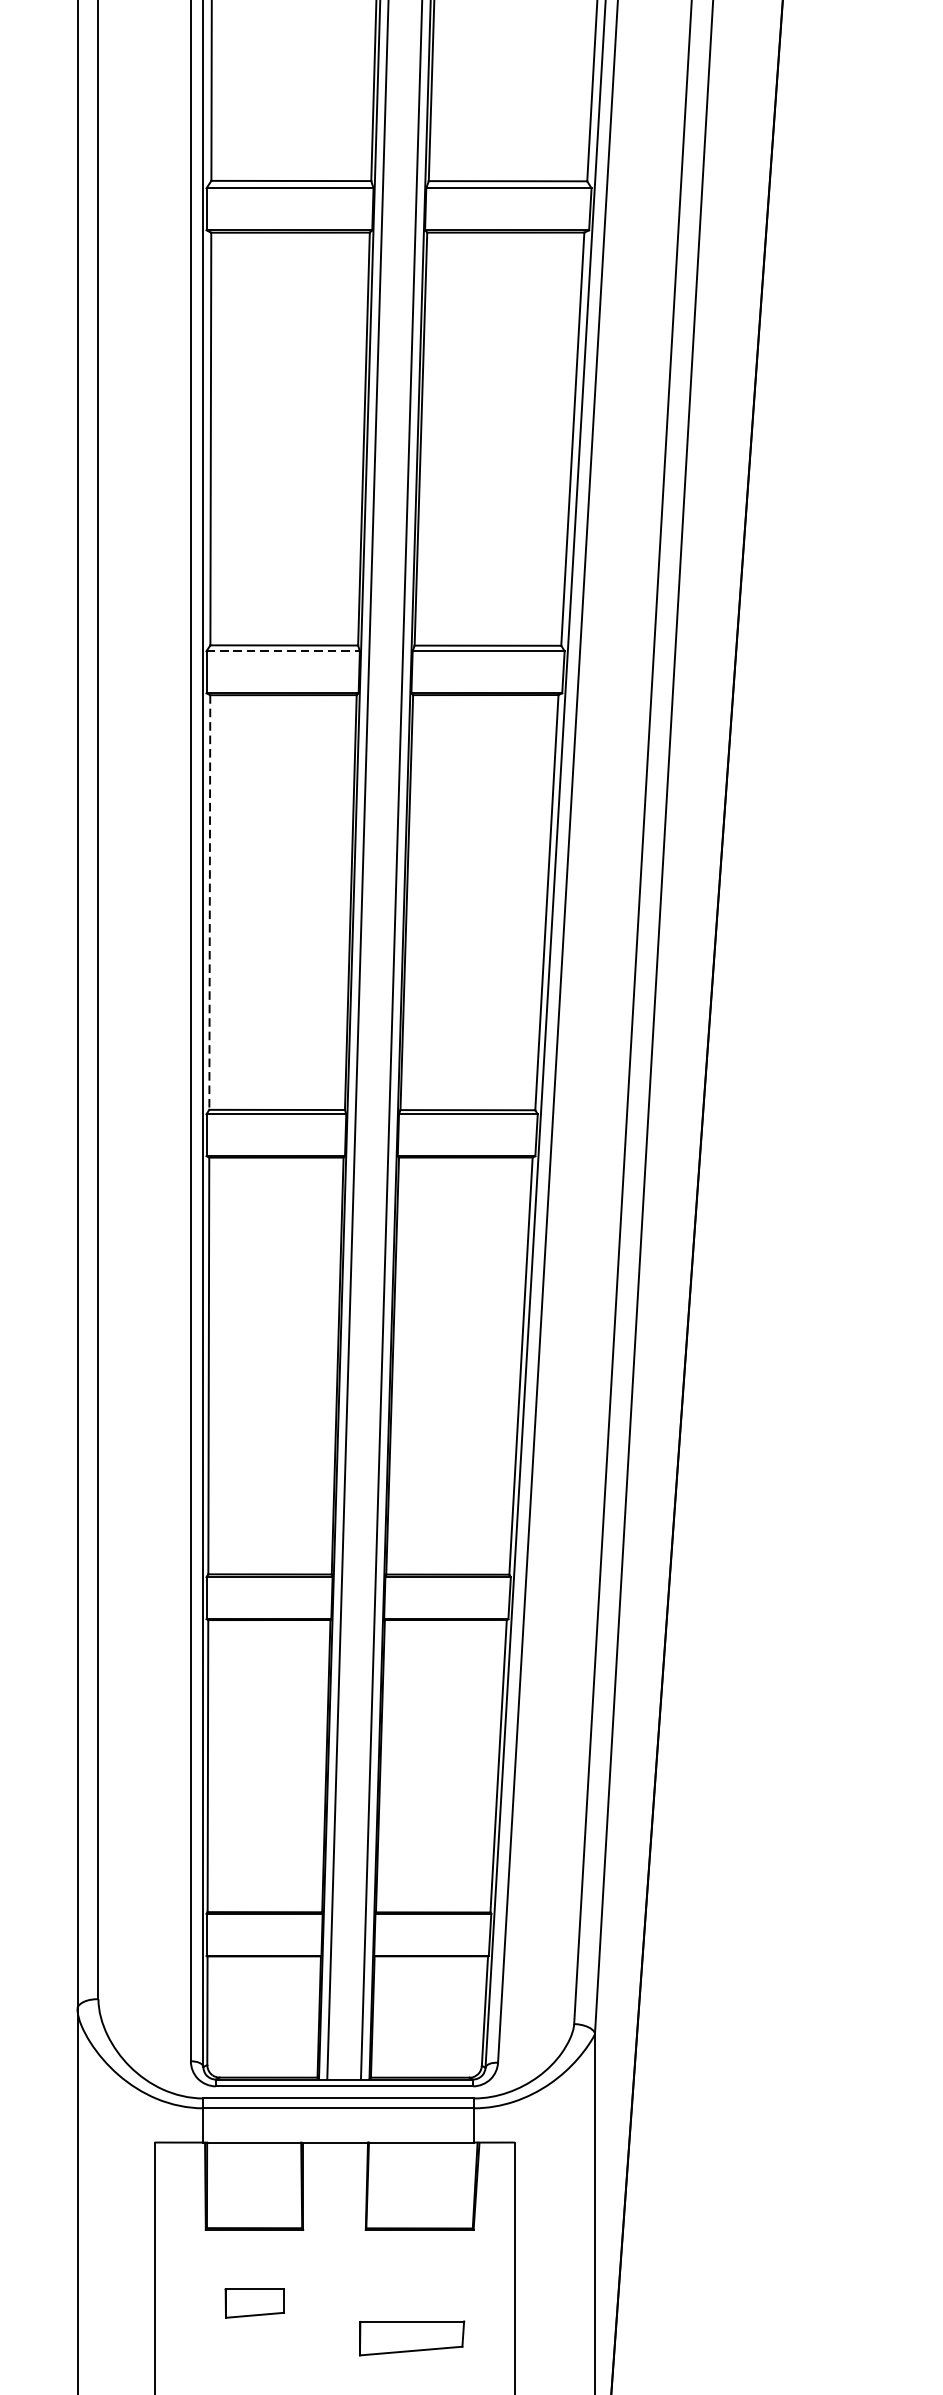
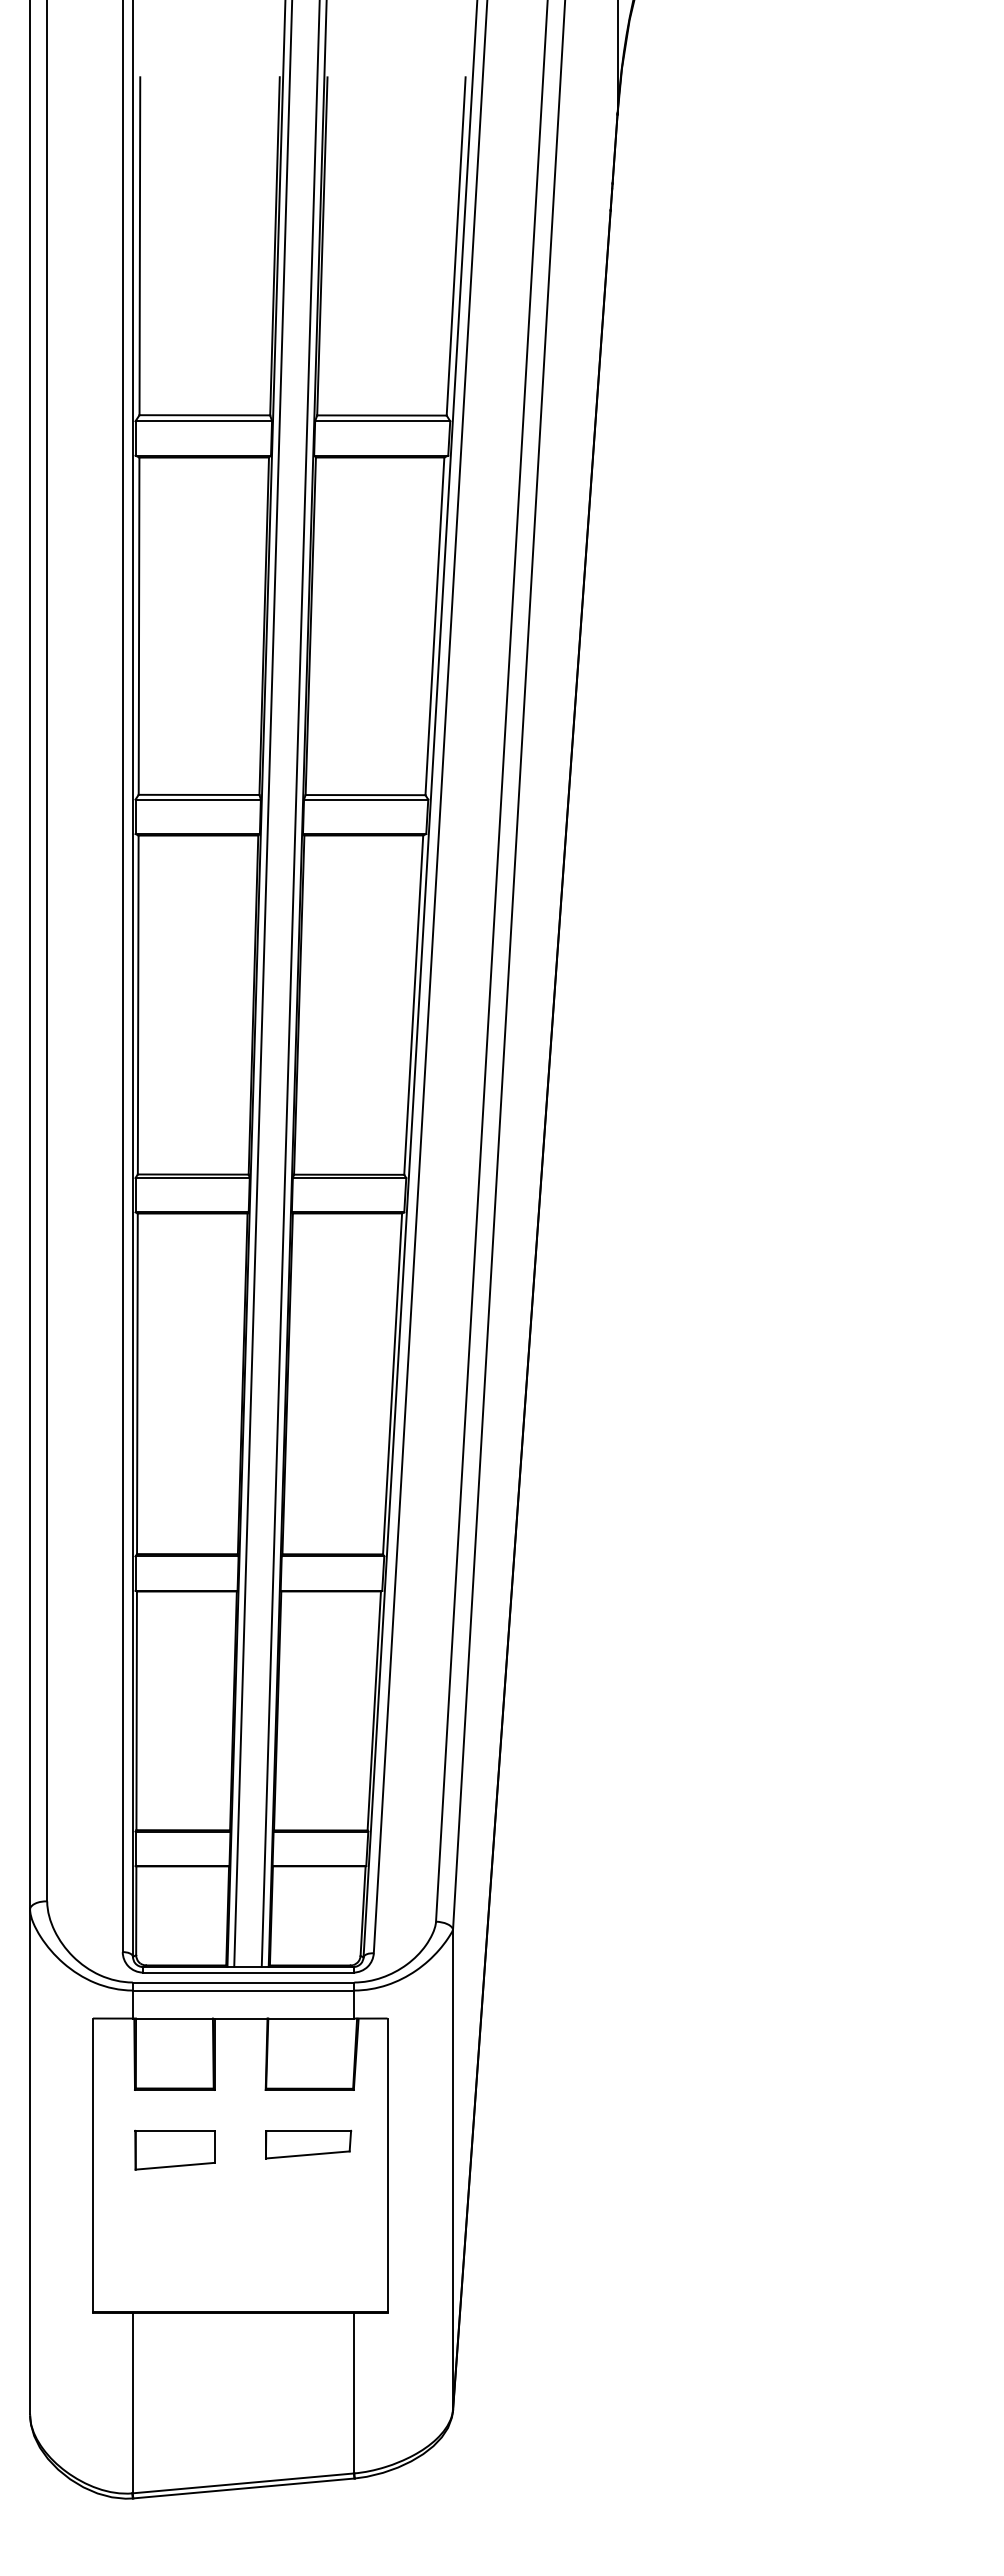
line: (283, 651) -> (198, 799), dashed -> solid
line: (210, 903) -> (138, 1005), dashed -> solid
part: (254, 2302) -> (174, 2149), size x1.67
part: (412, 2338) -> (308, 2144), moved

